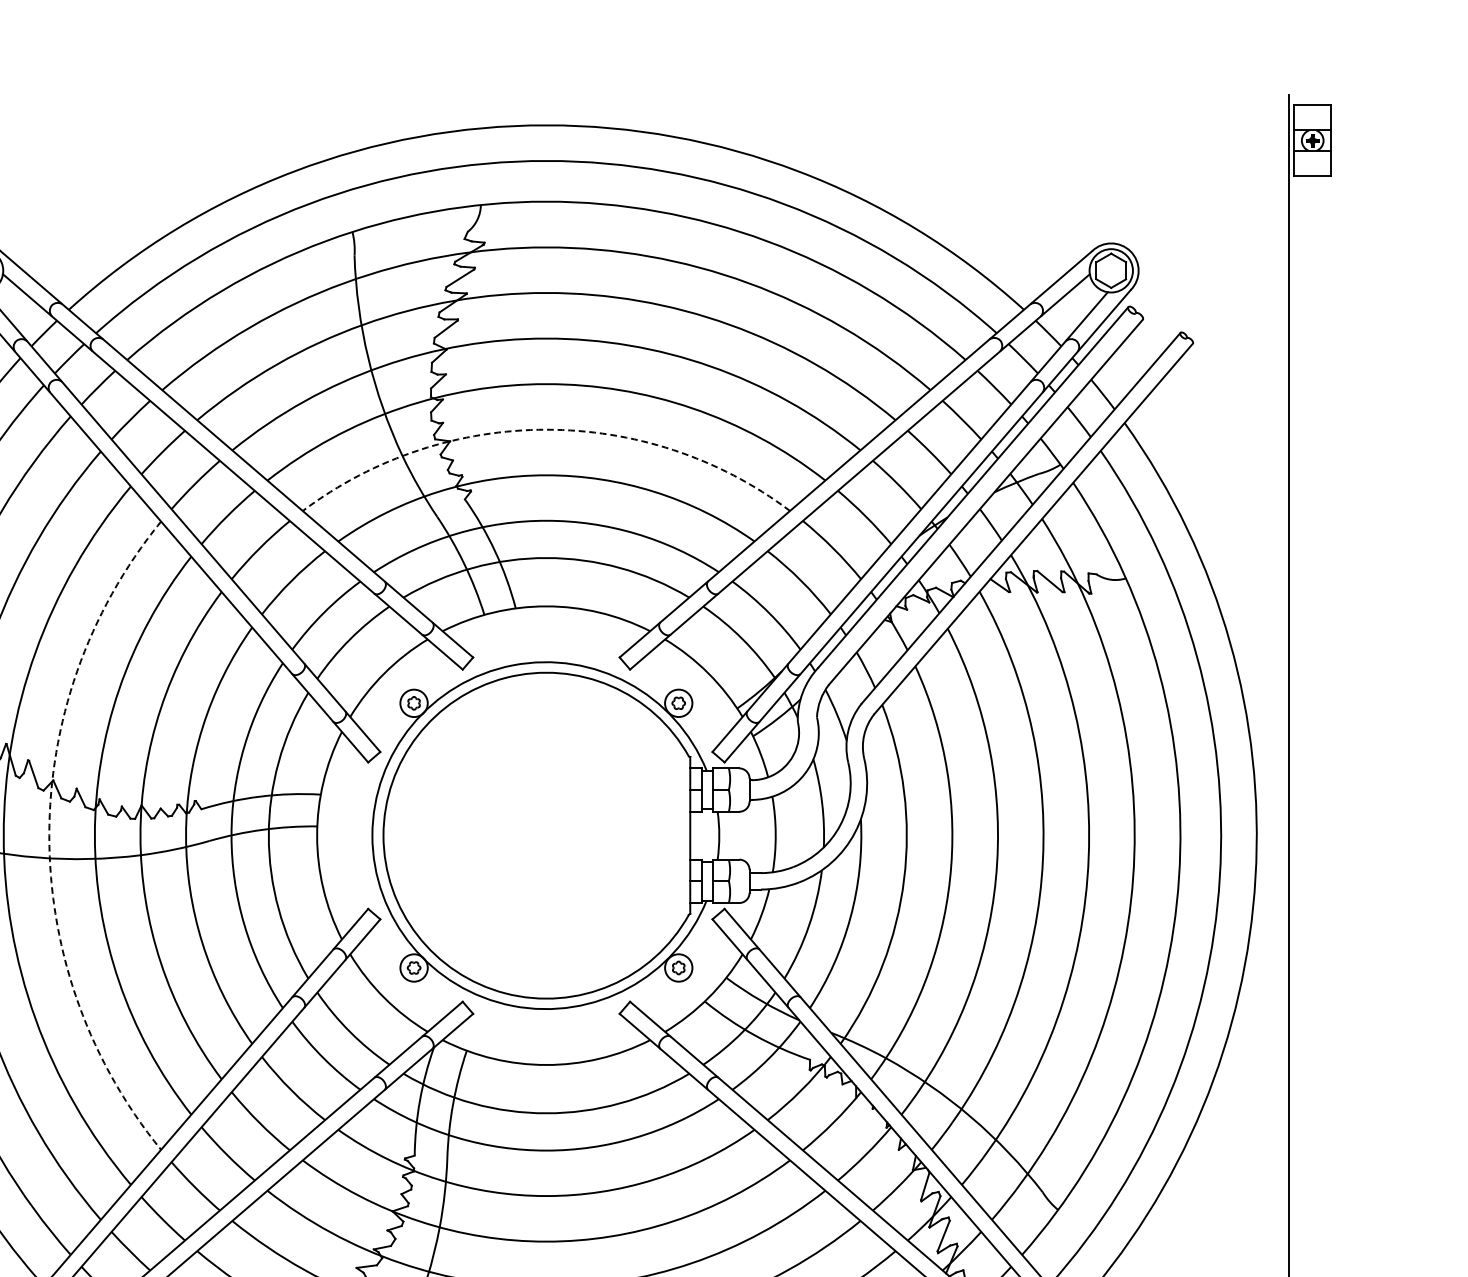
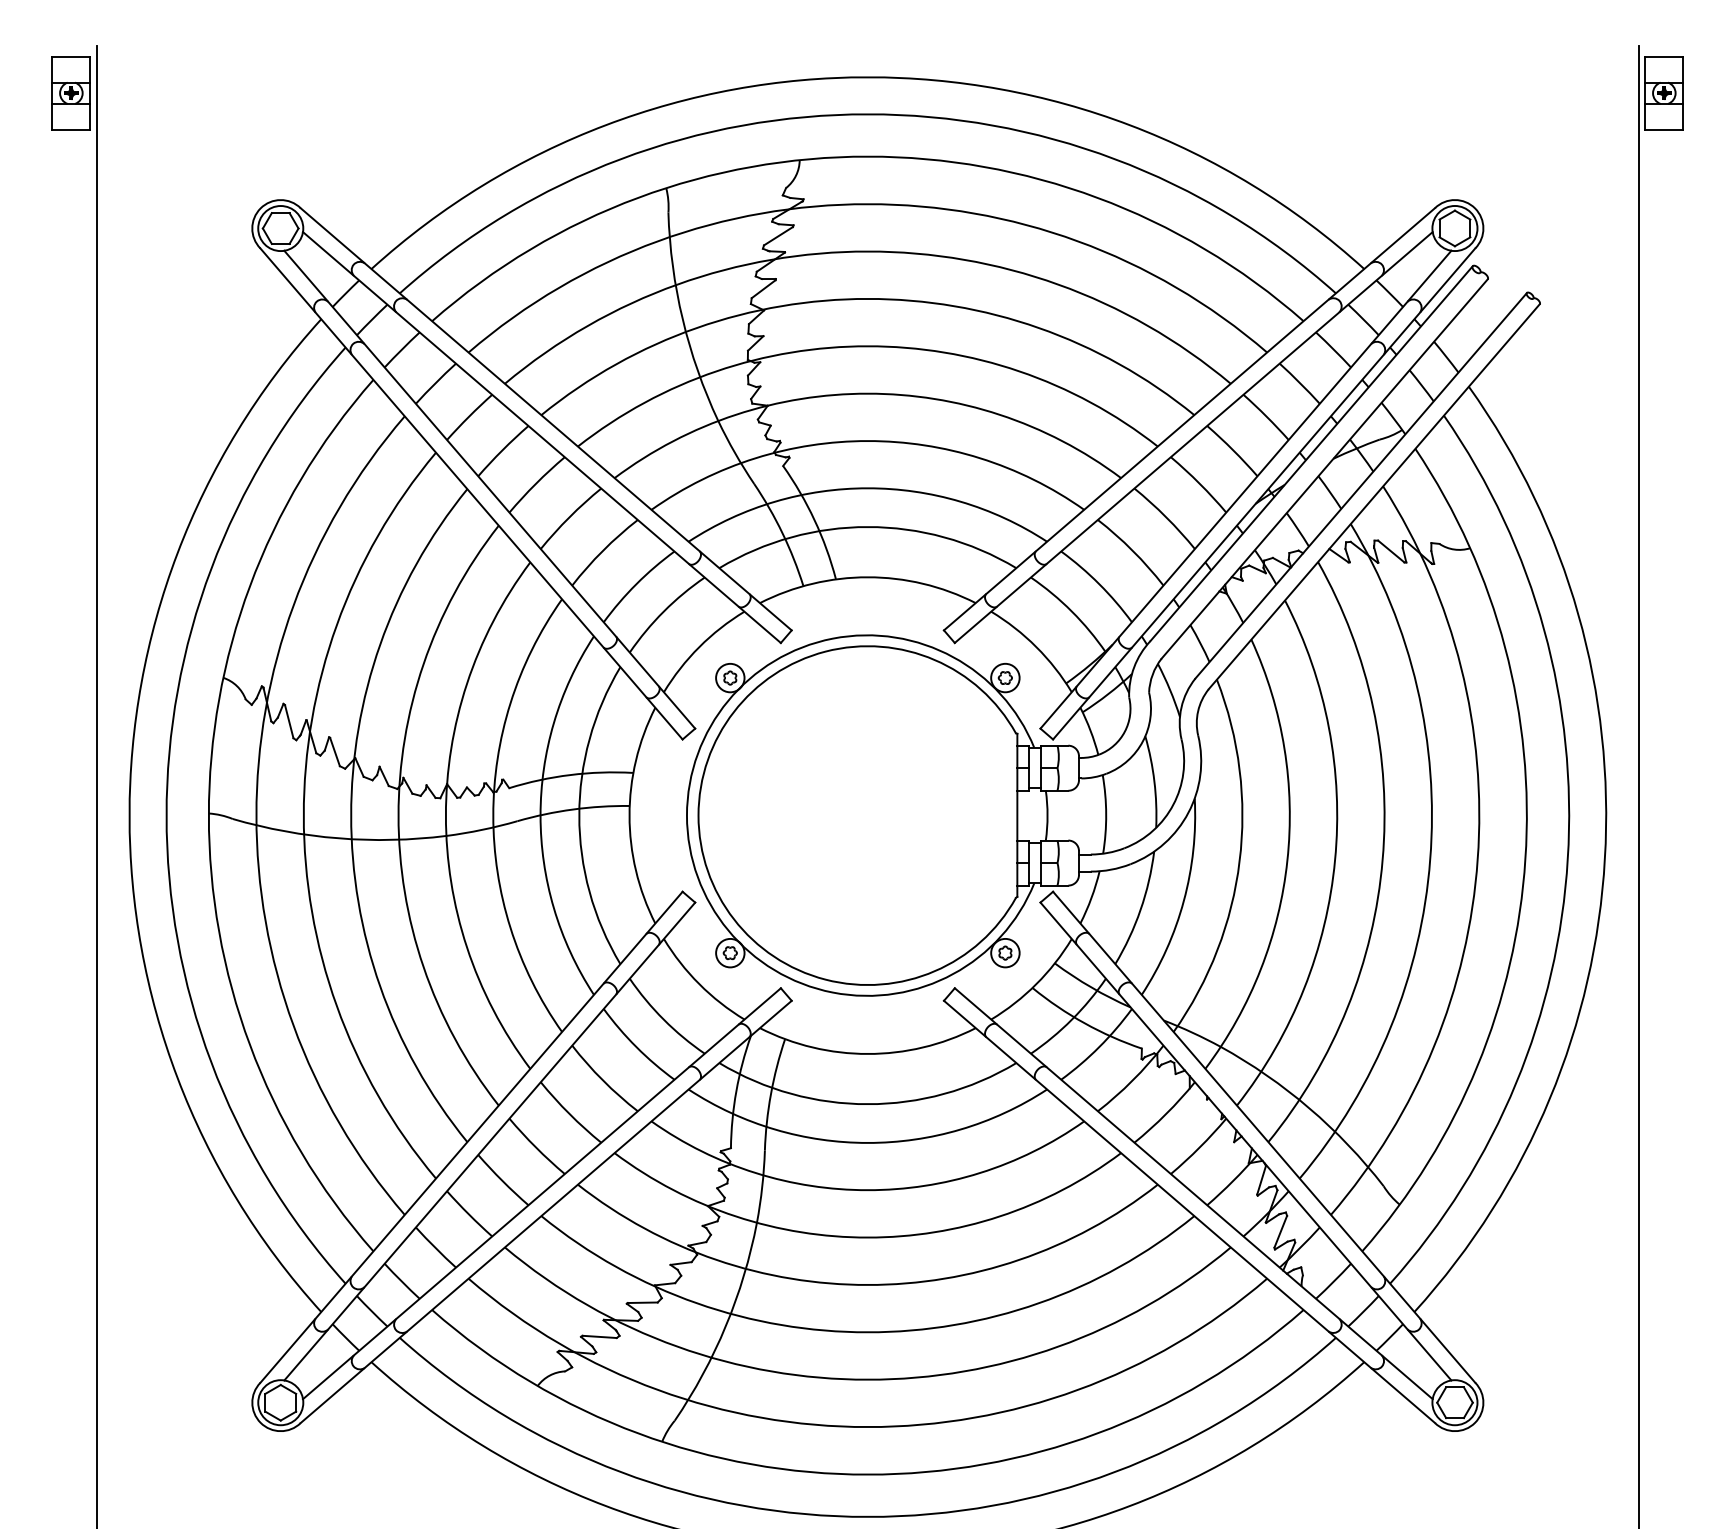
arc: (546, 429) -> (867, 393), dashed -> solid
arc: (49, 835) -> (351, 815), dashed -> solid

